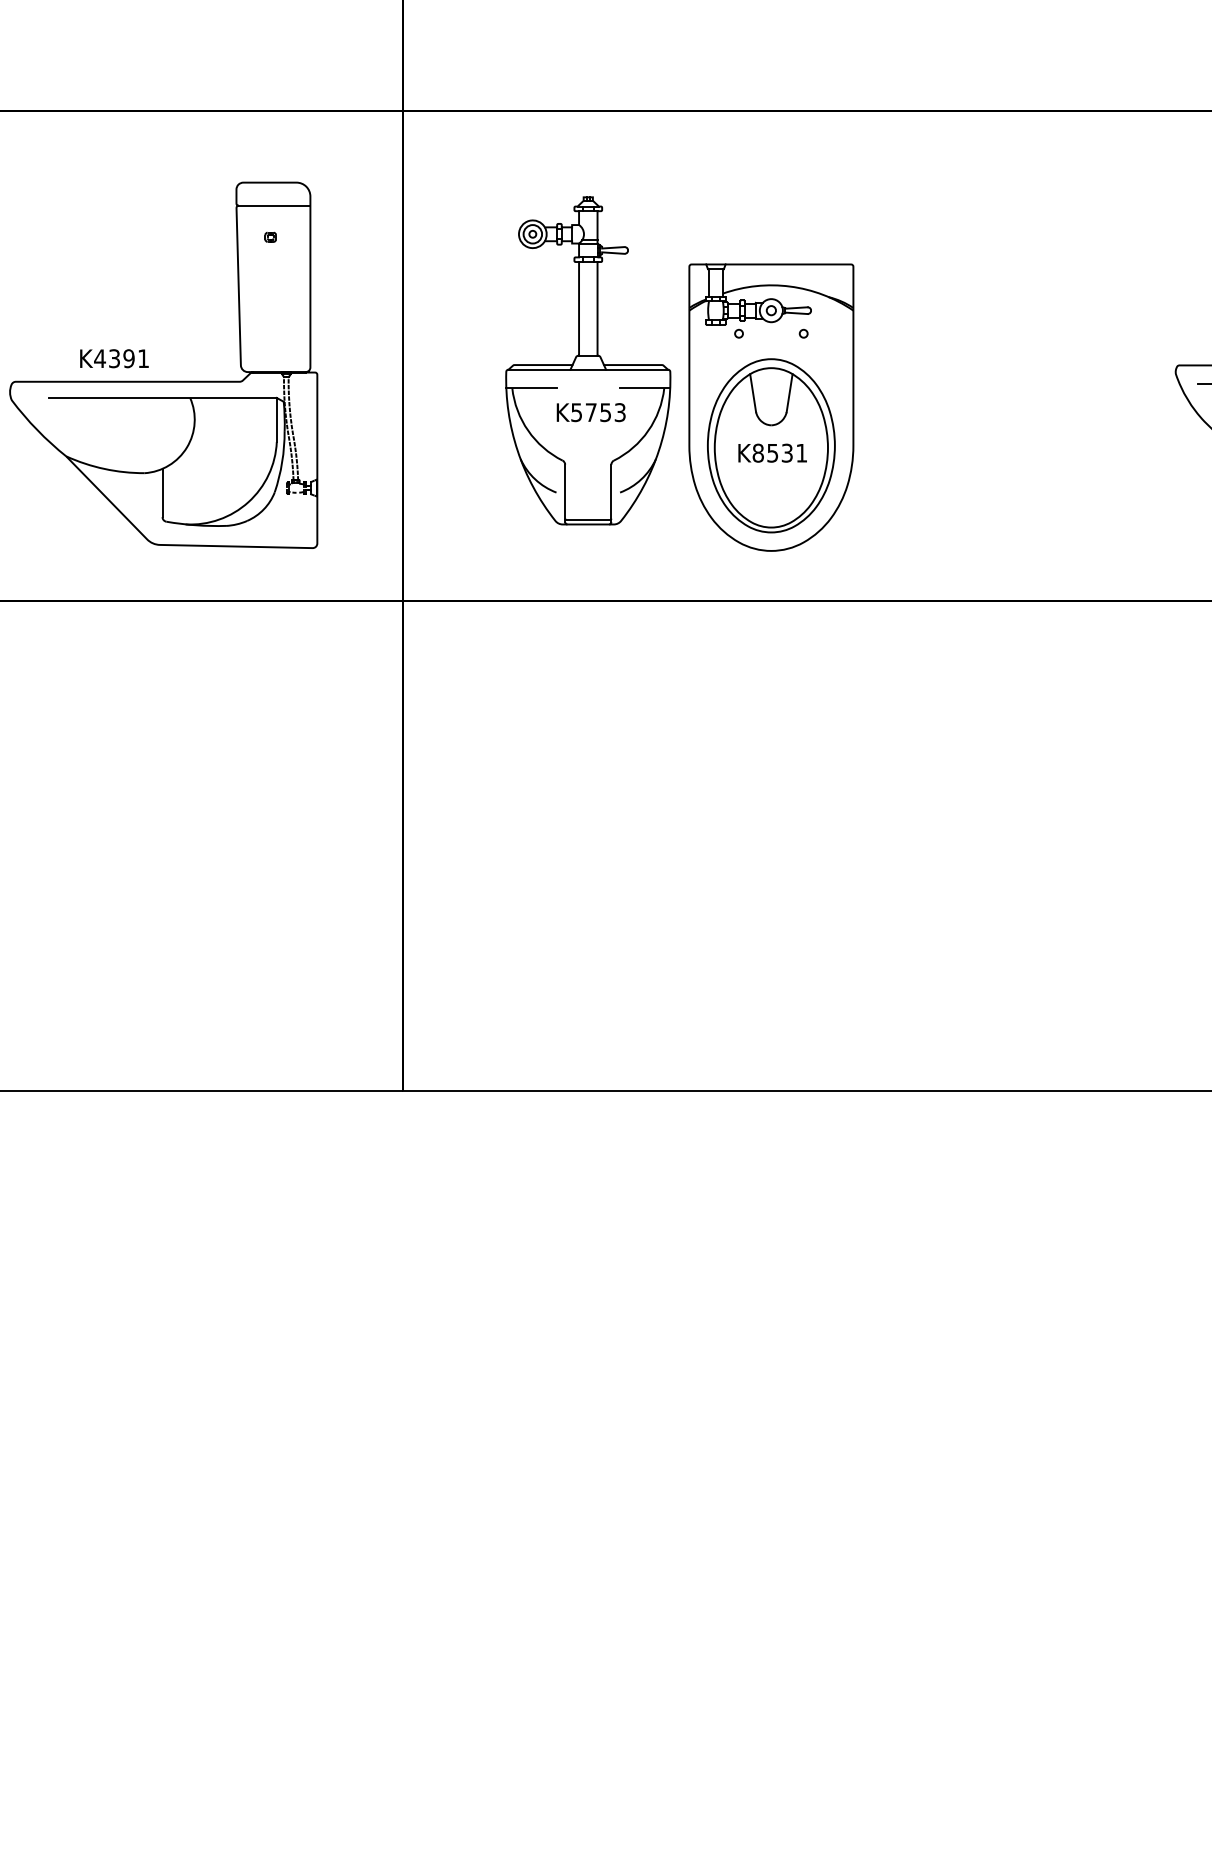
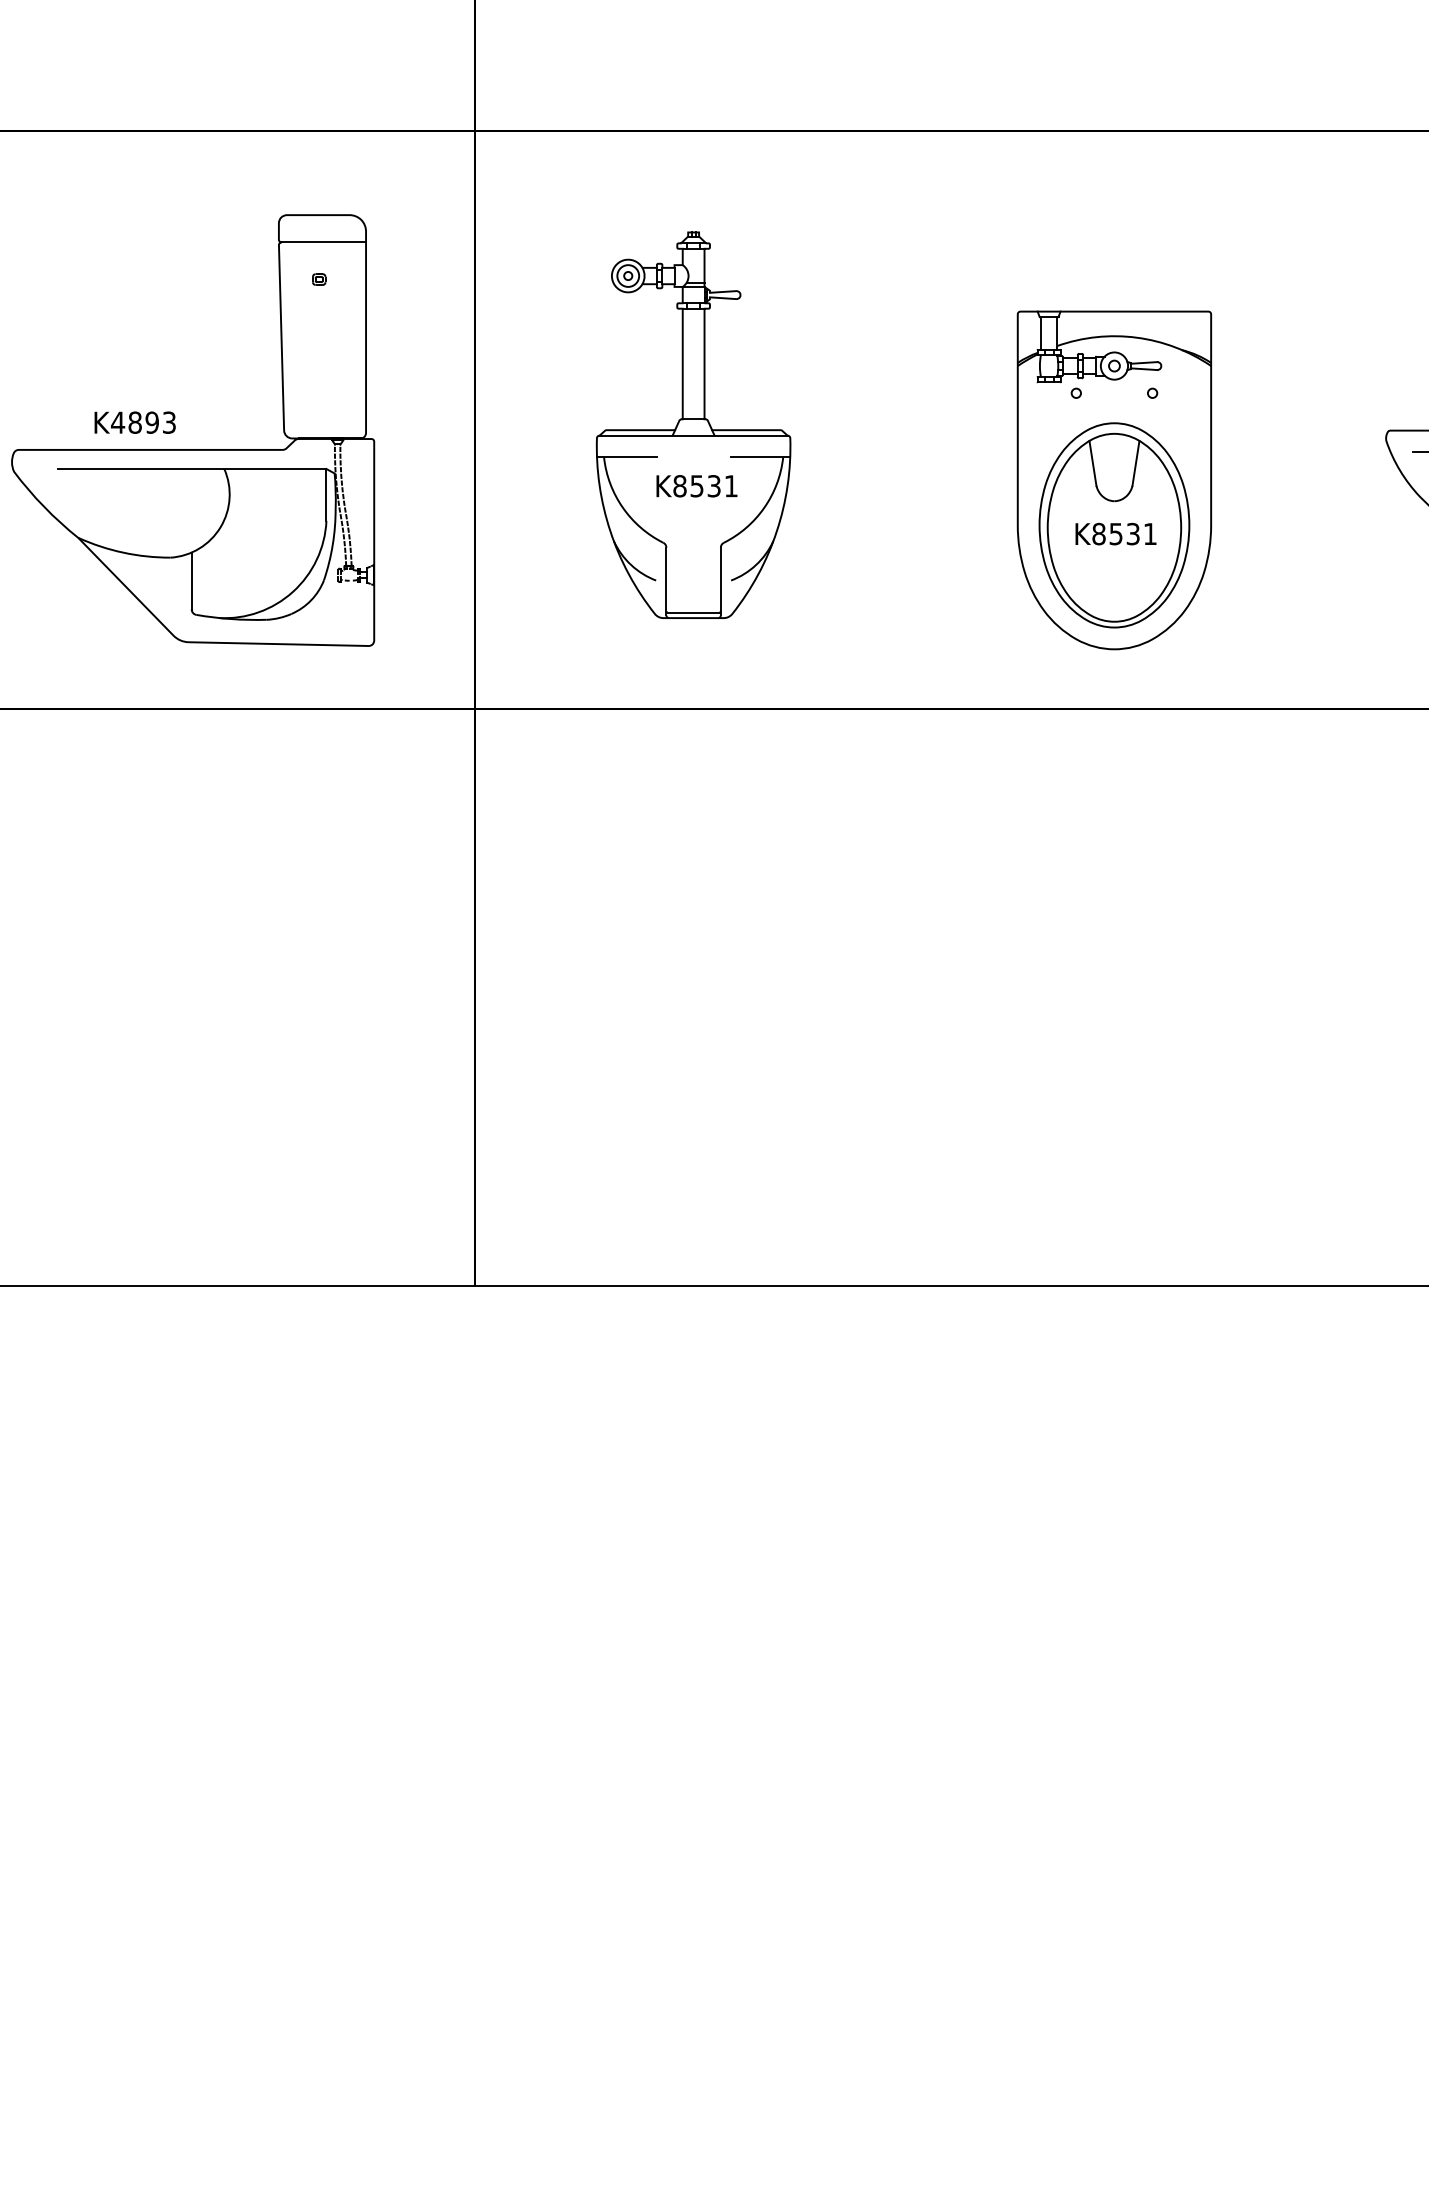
text: (128, 358) -> (151, 422), K4391 -> K4893
part: (770, 407) -> (1113, 480), moved
text: (598, 412) -> (705, 486), K5753 -> K8531

